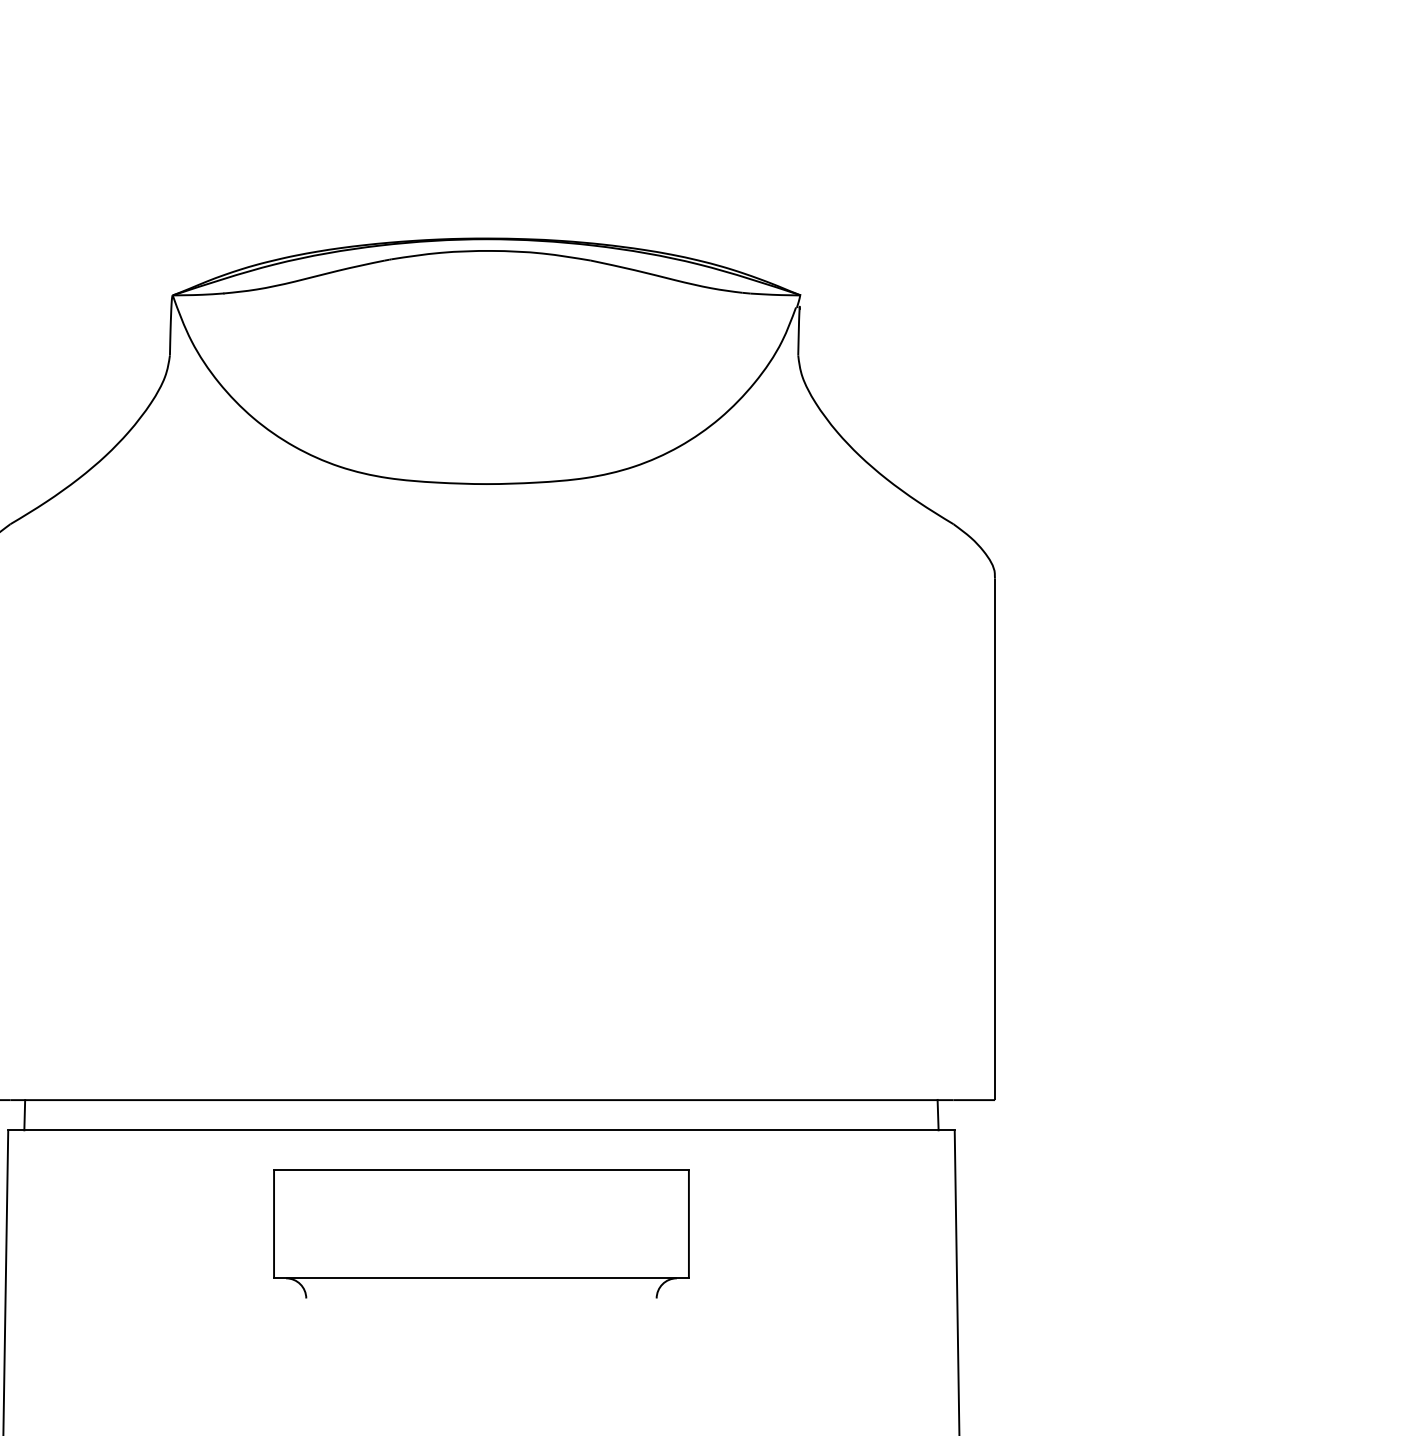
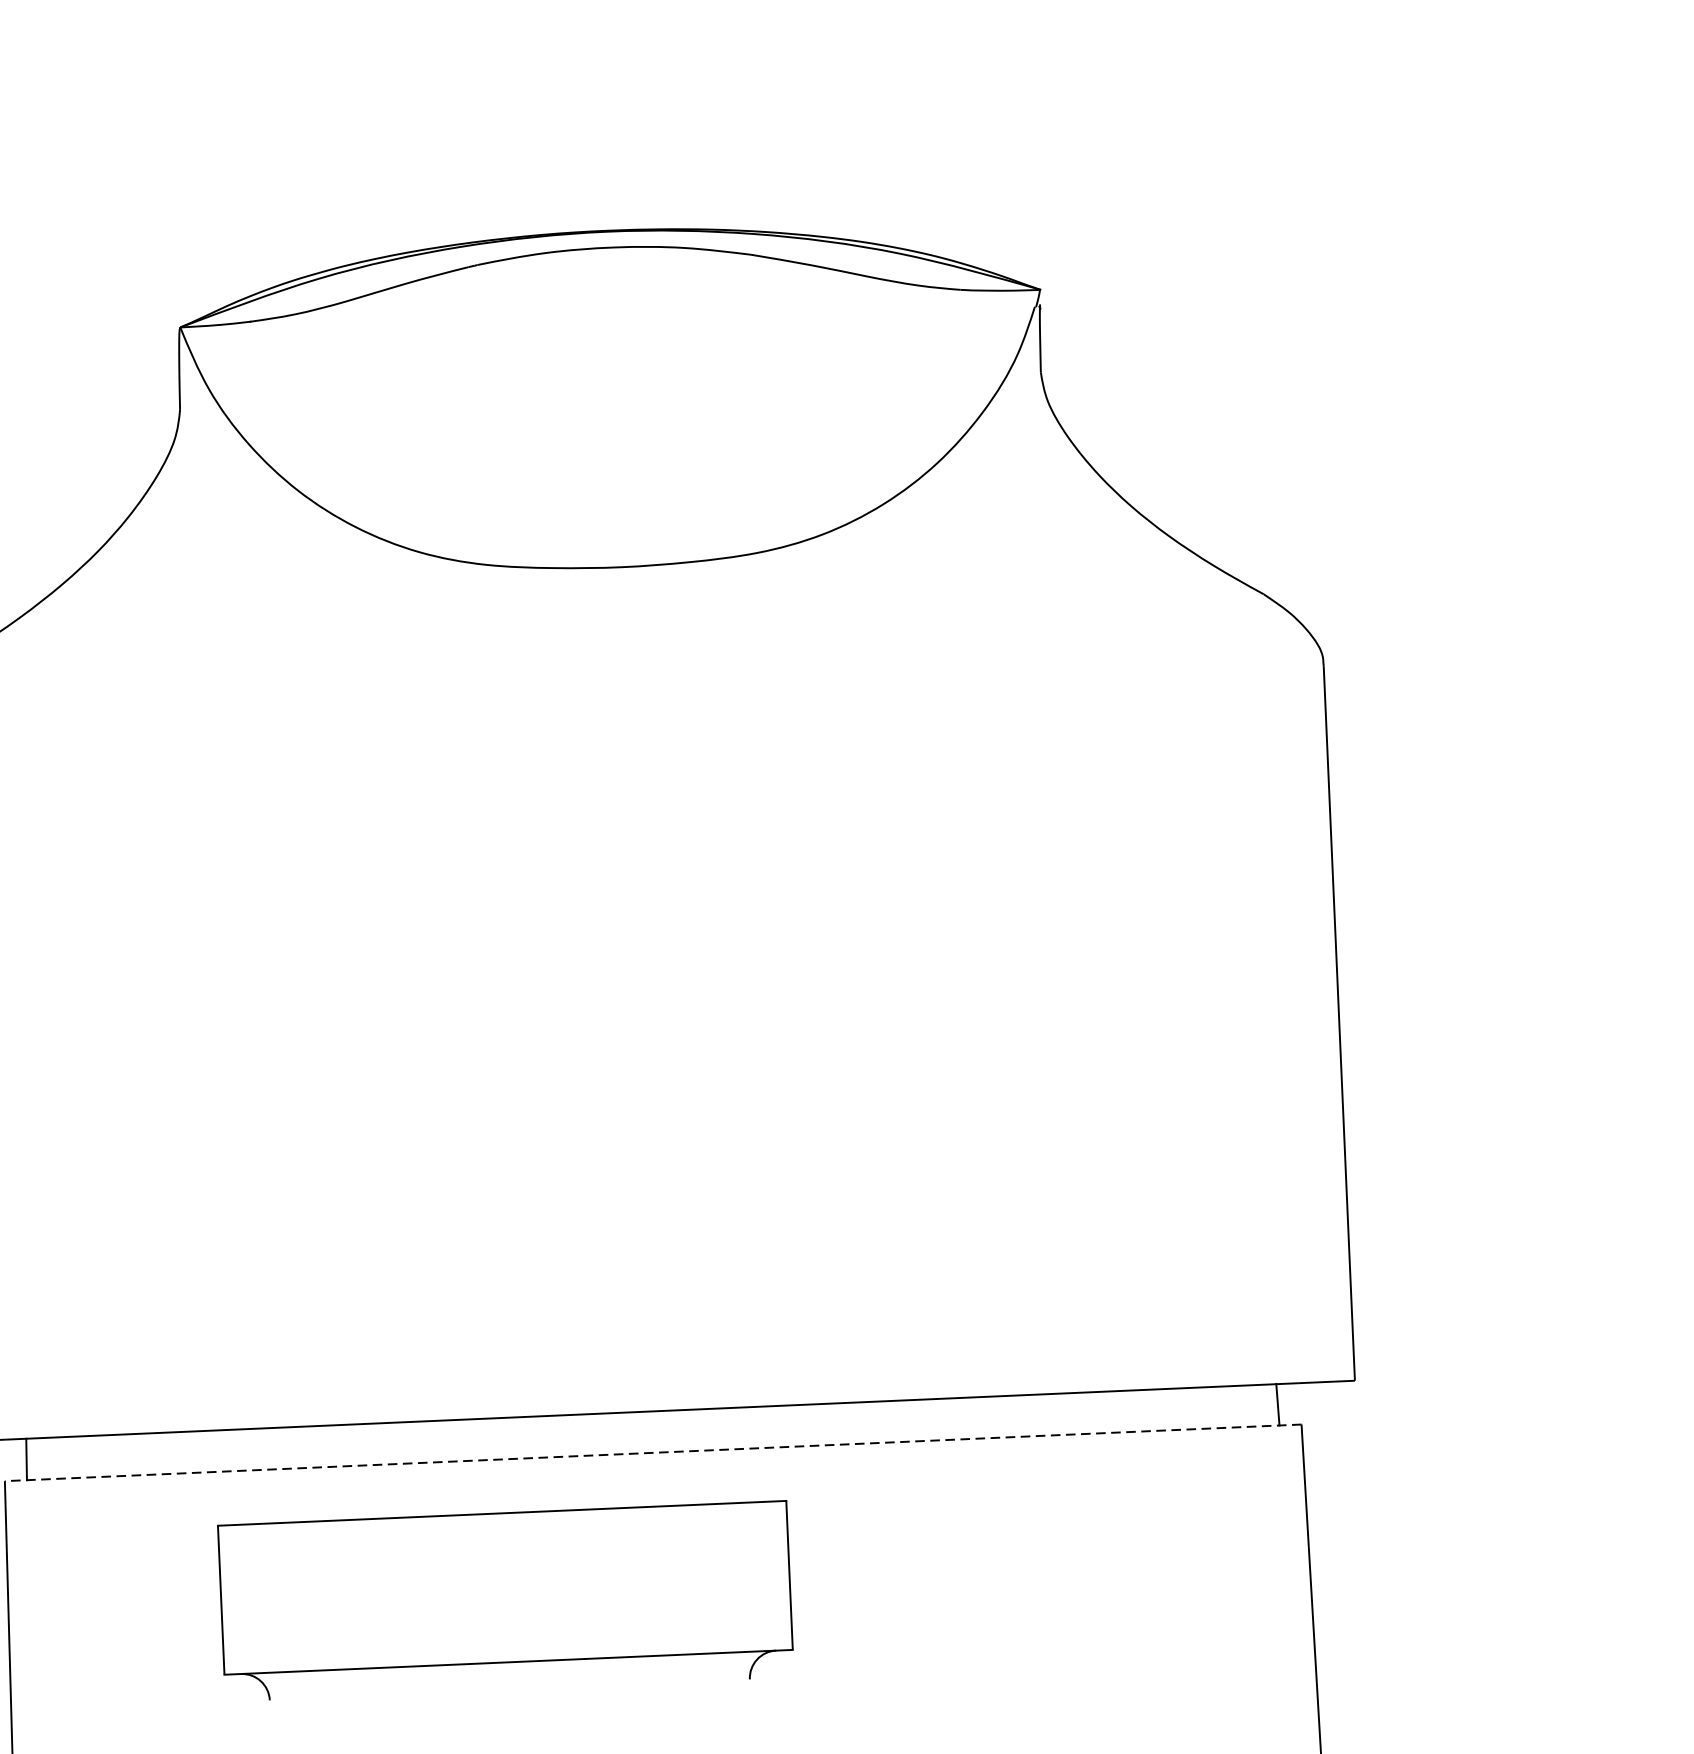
line: (480, 1130) -> (651, 1453), solid -> dashed
part: (481, 1233) -> (505, 1600), moved

